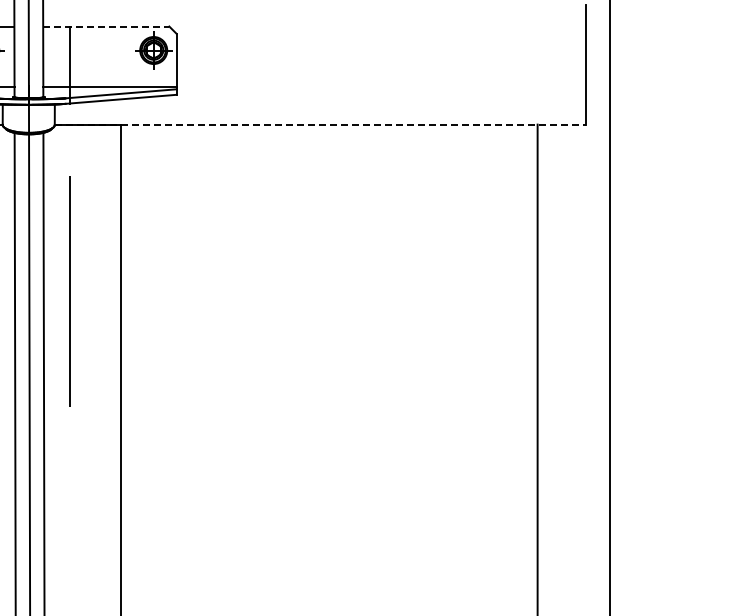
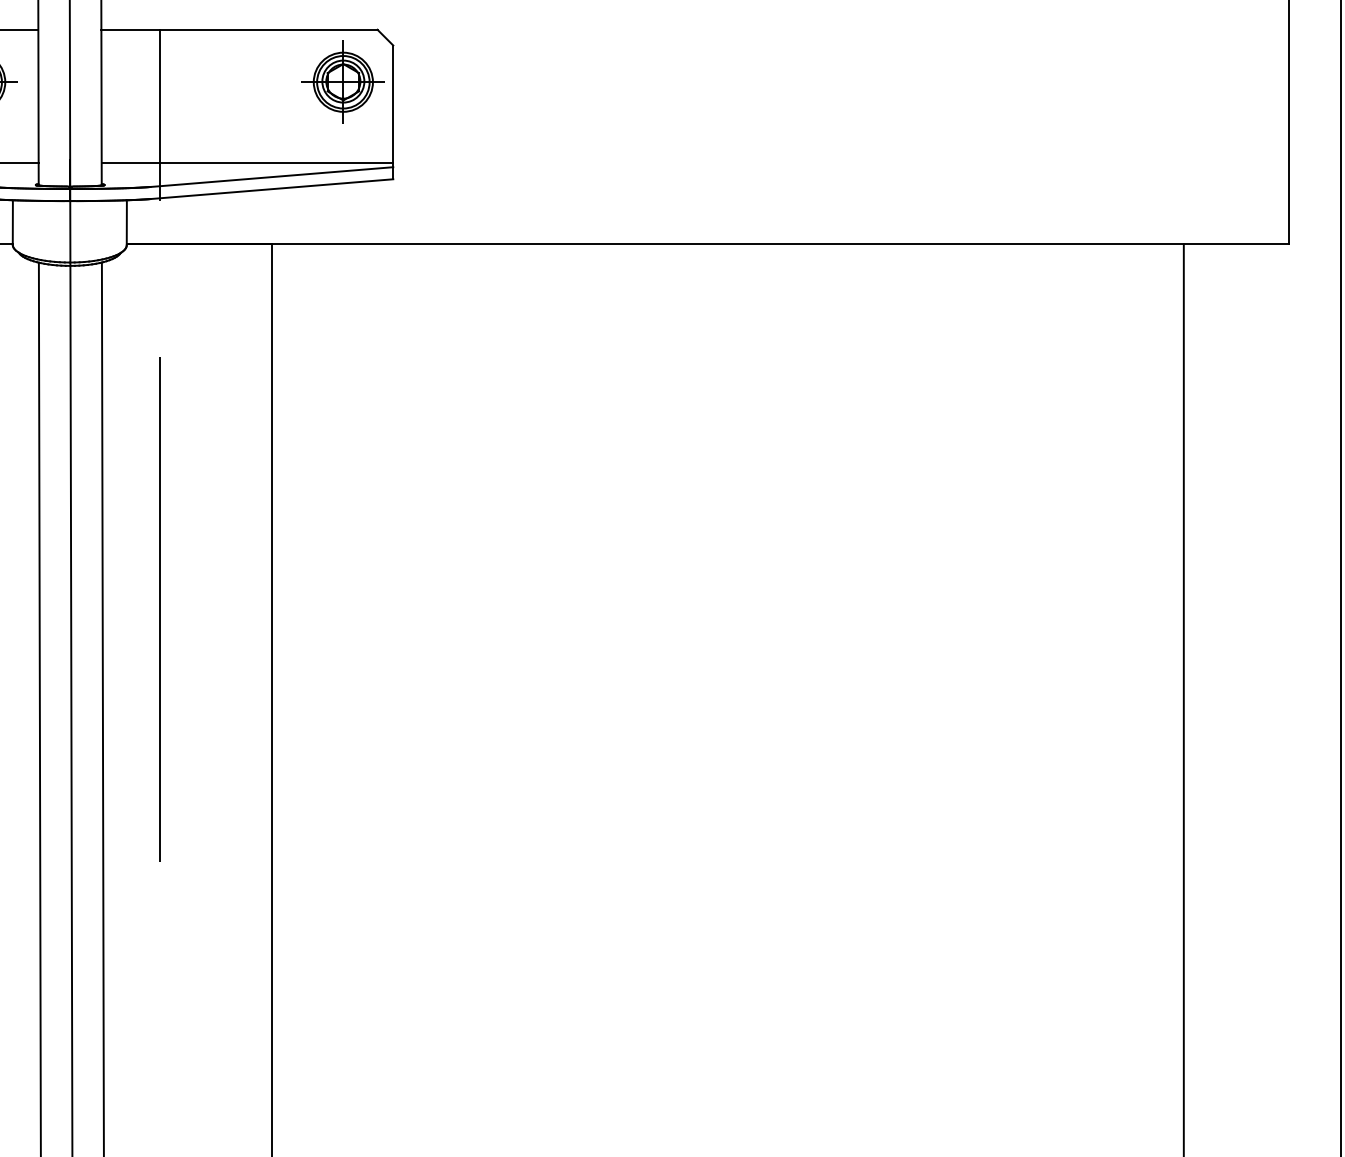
line: (106, 26) -> (239, 29), dashed -> solid
line: (320, 124) -> (708, 244), dashed -> solid

